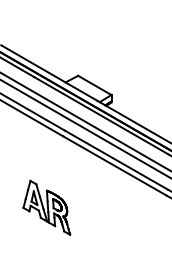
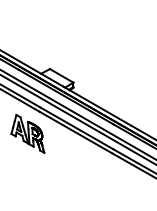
part: (46, 207) -> (27, 133), moved

